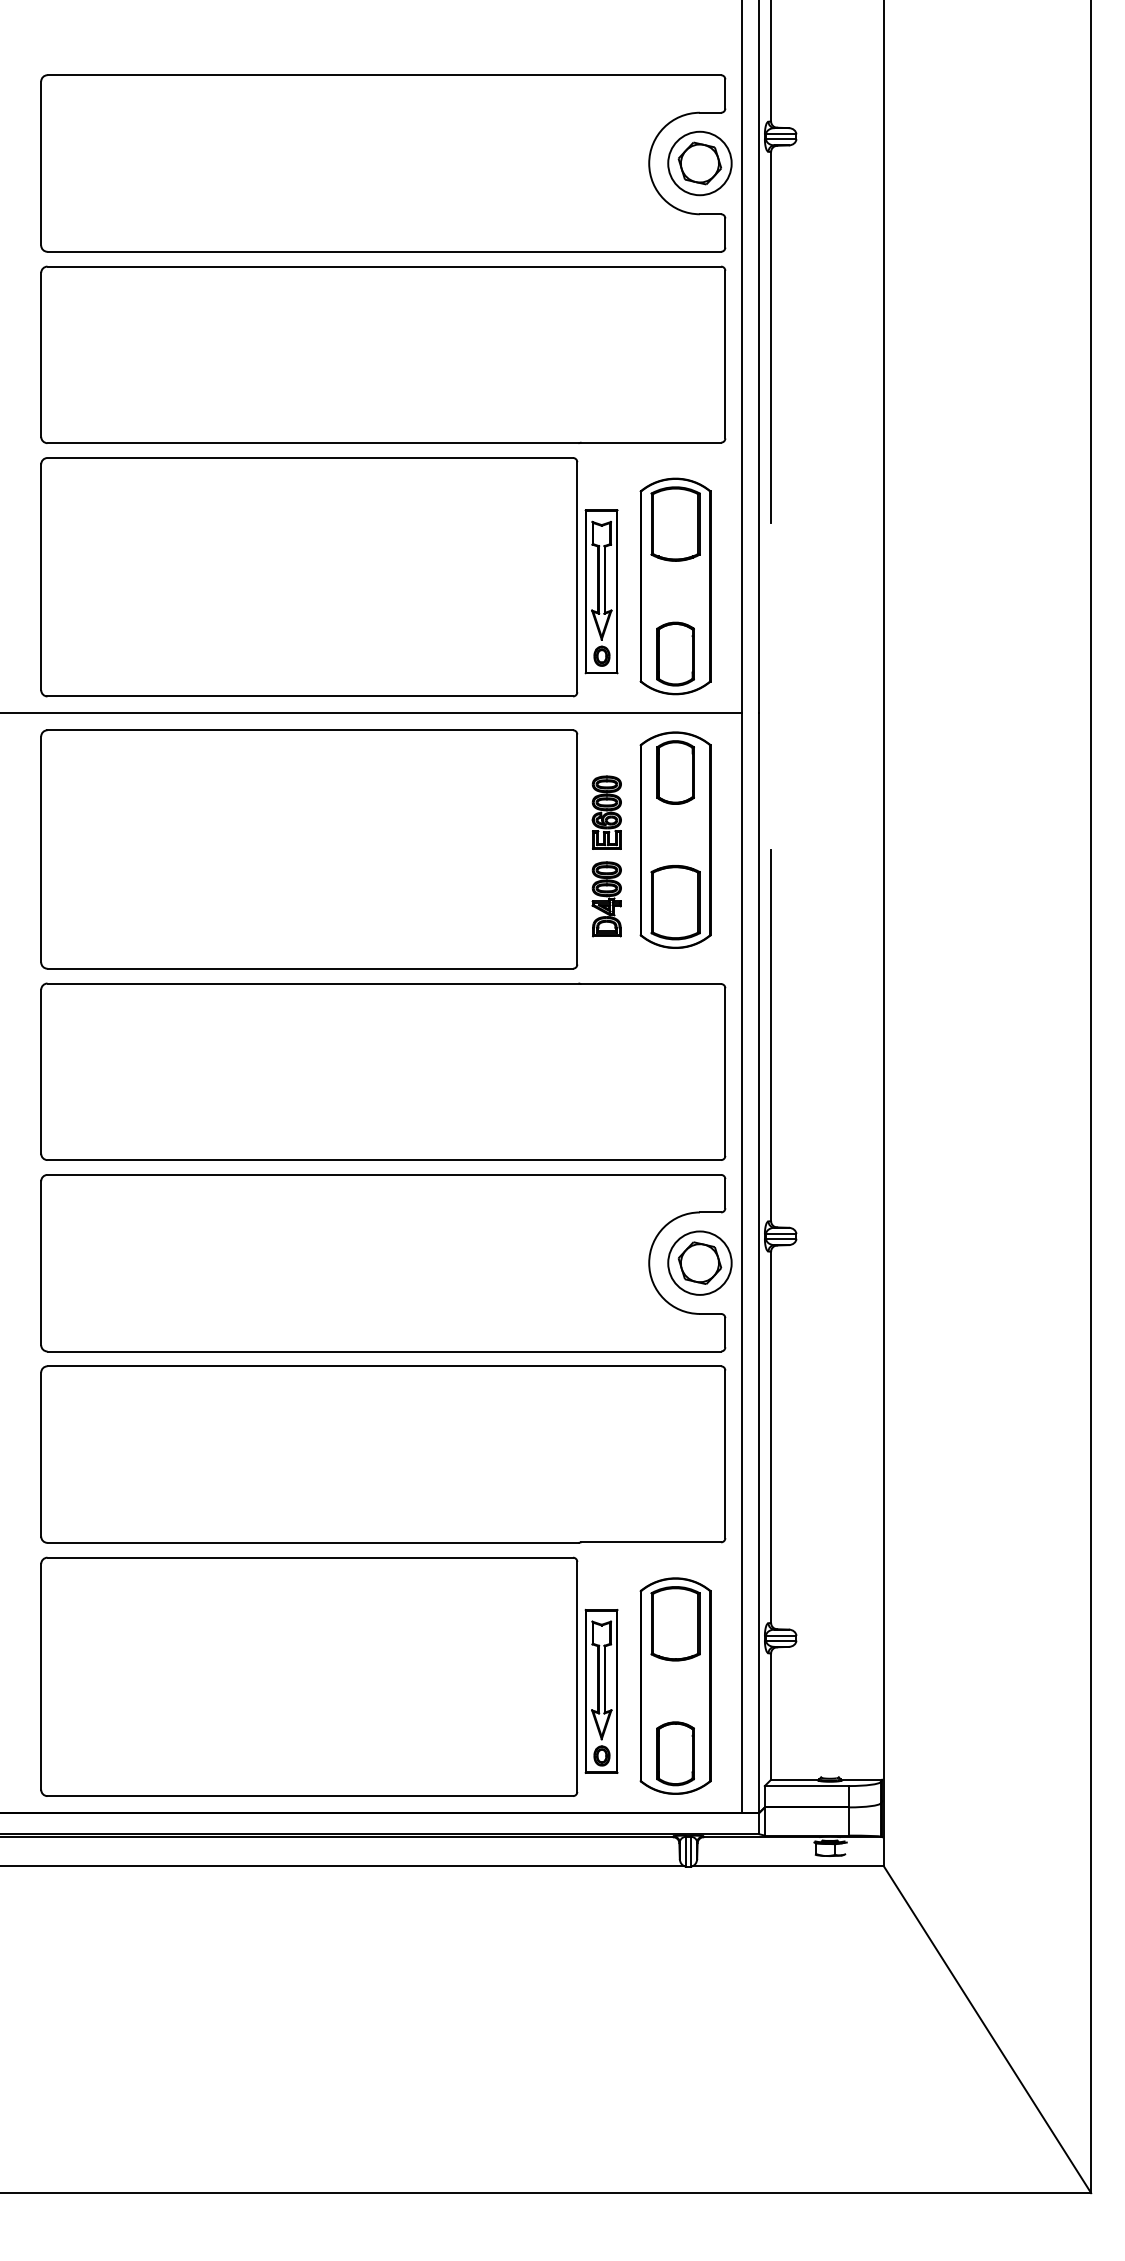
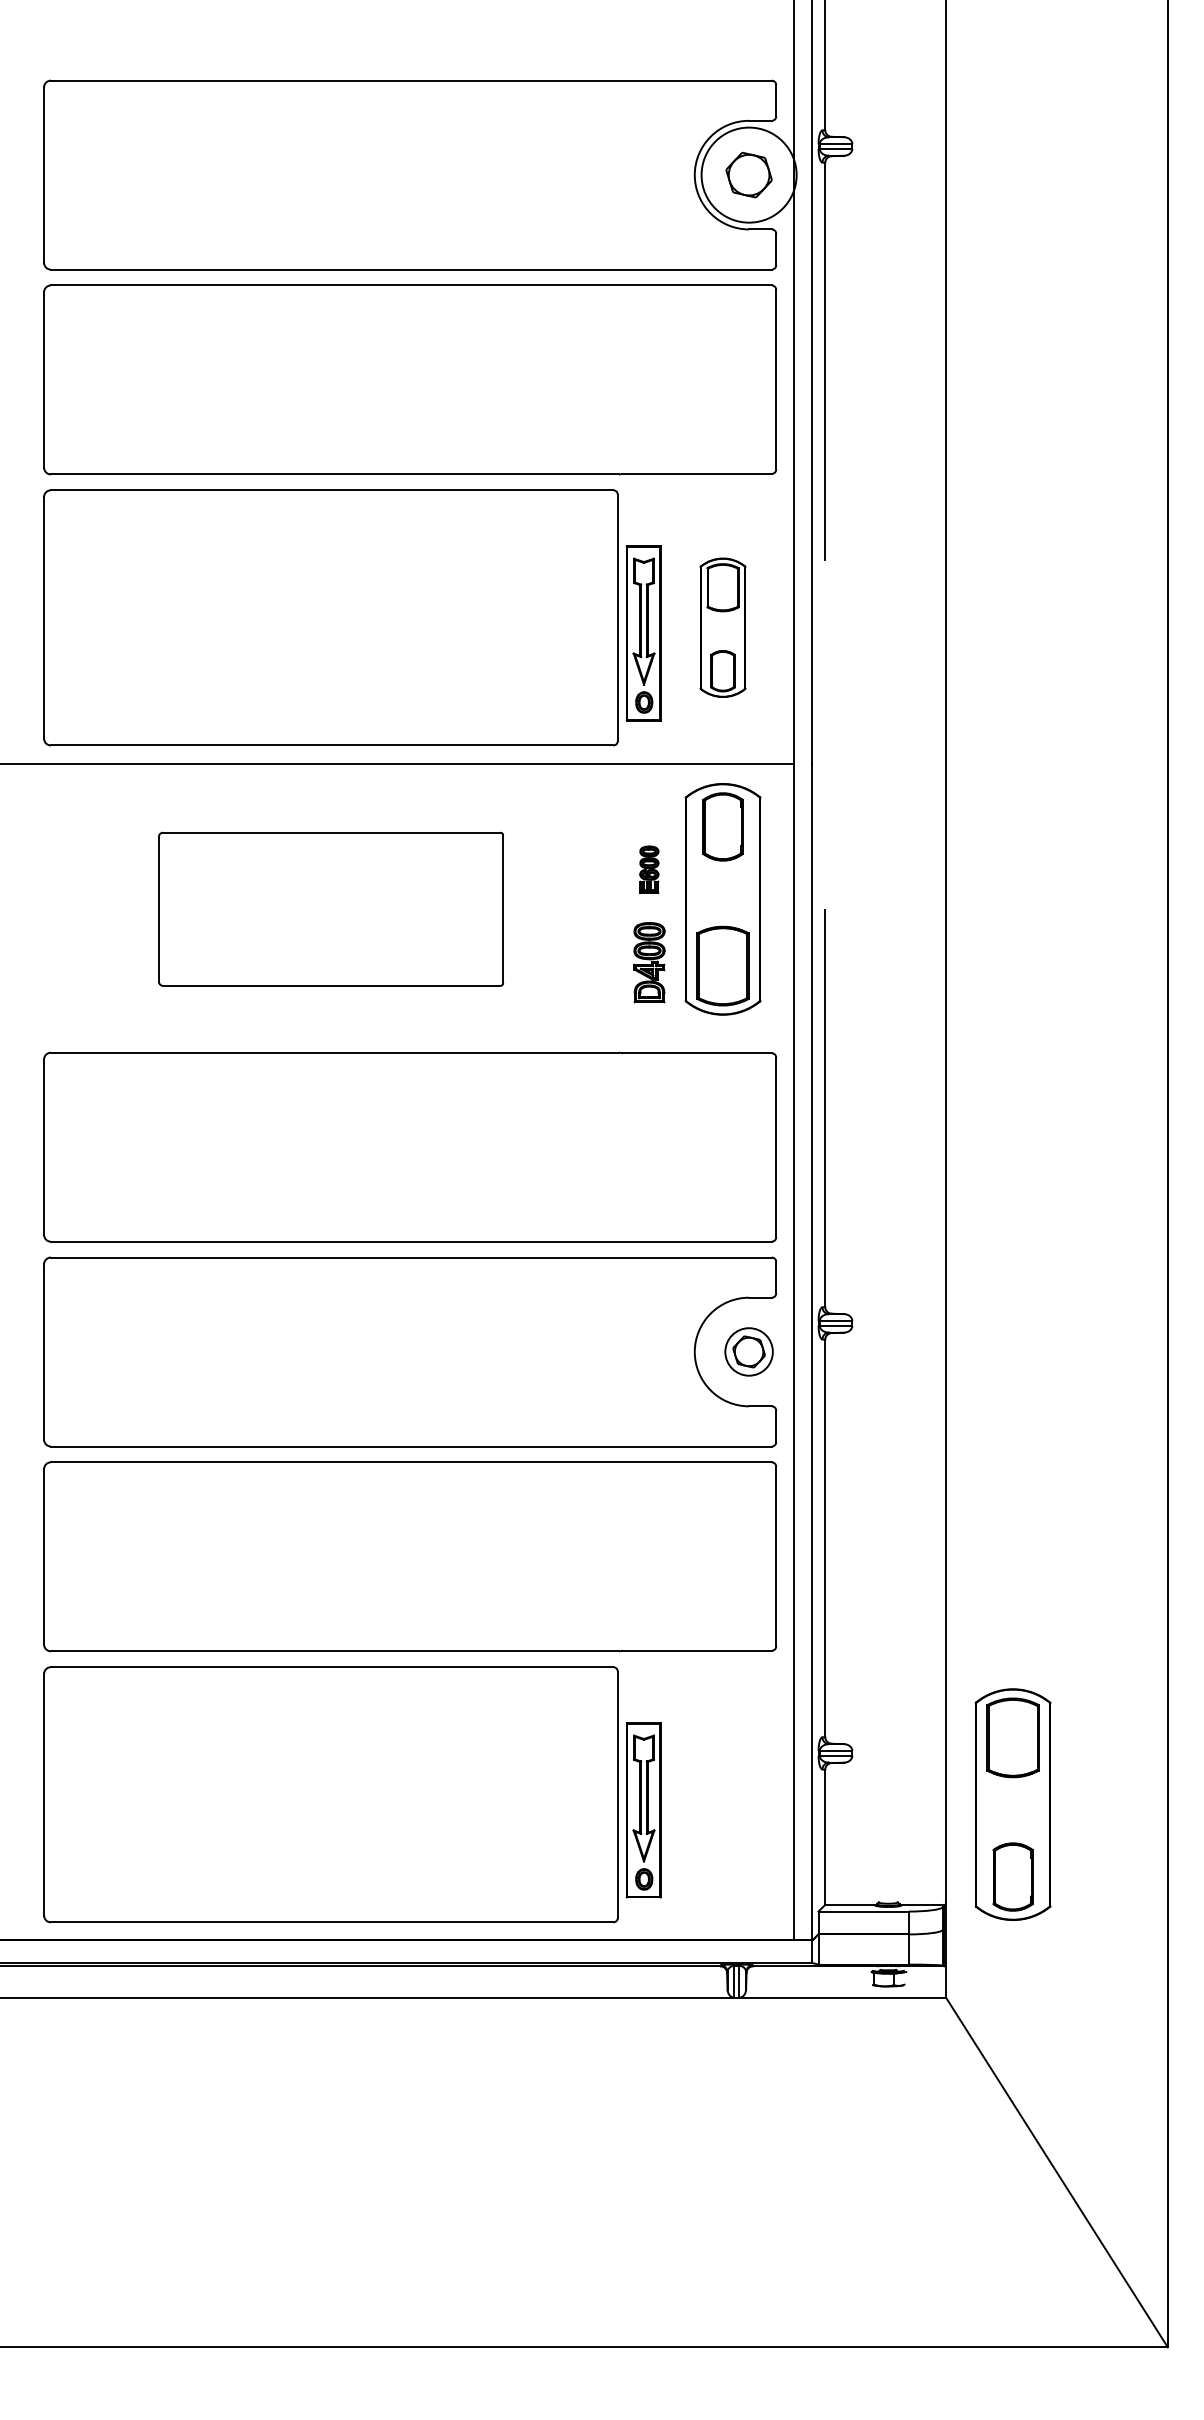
circle: (699, 163) -> (748, 175), size x1.4
part: (675, 586) -> (722, 627), size x0.6
part: (606, 812) -> (649, 869), size x0.6
part: (309, 849) -> (331, 909), size x0.6
part: (699, 1262) -> (748, 1351), size x0.7
part: (675, 1685) -> (1012, 1803), moved

